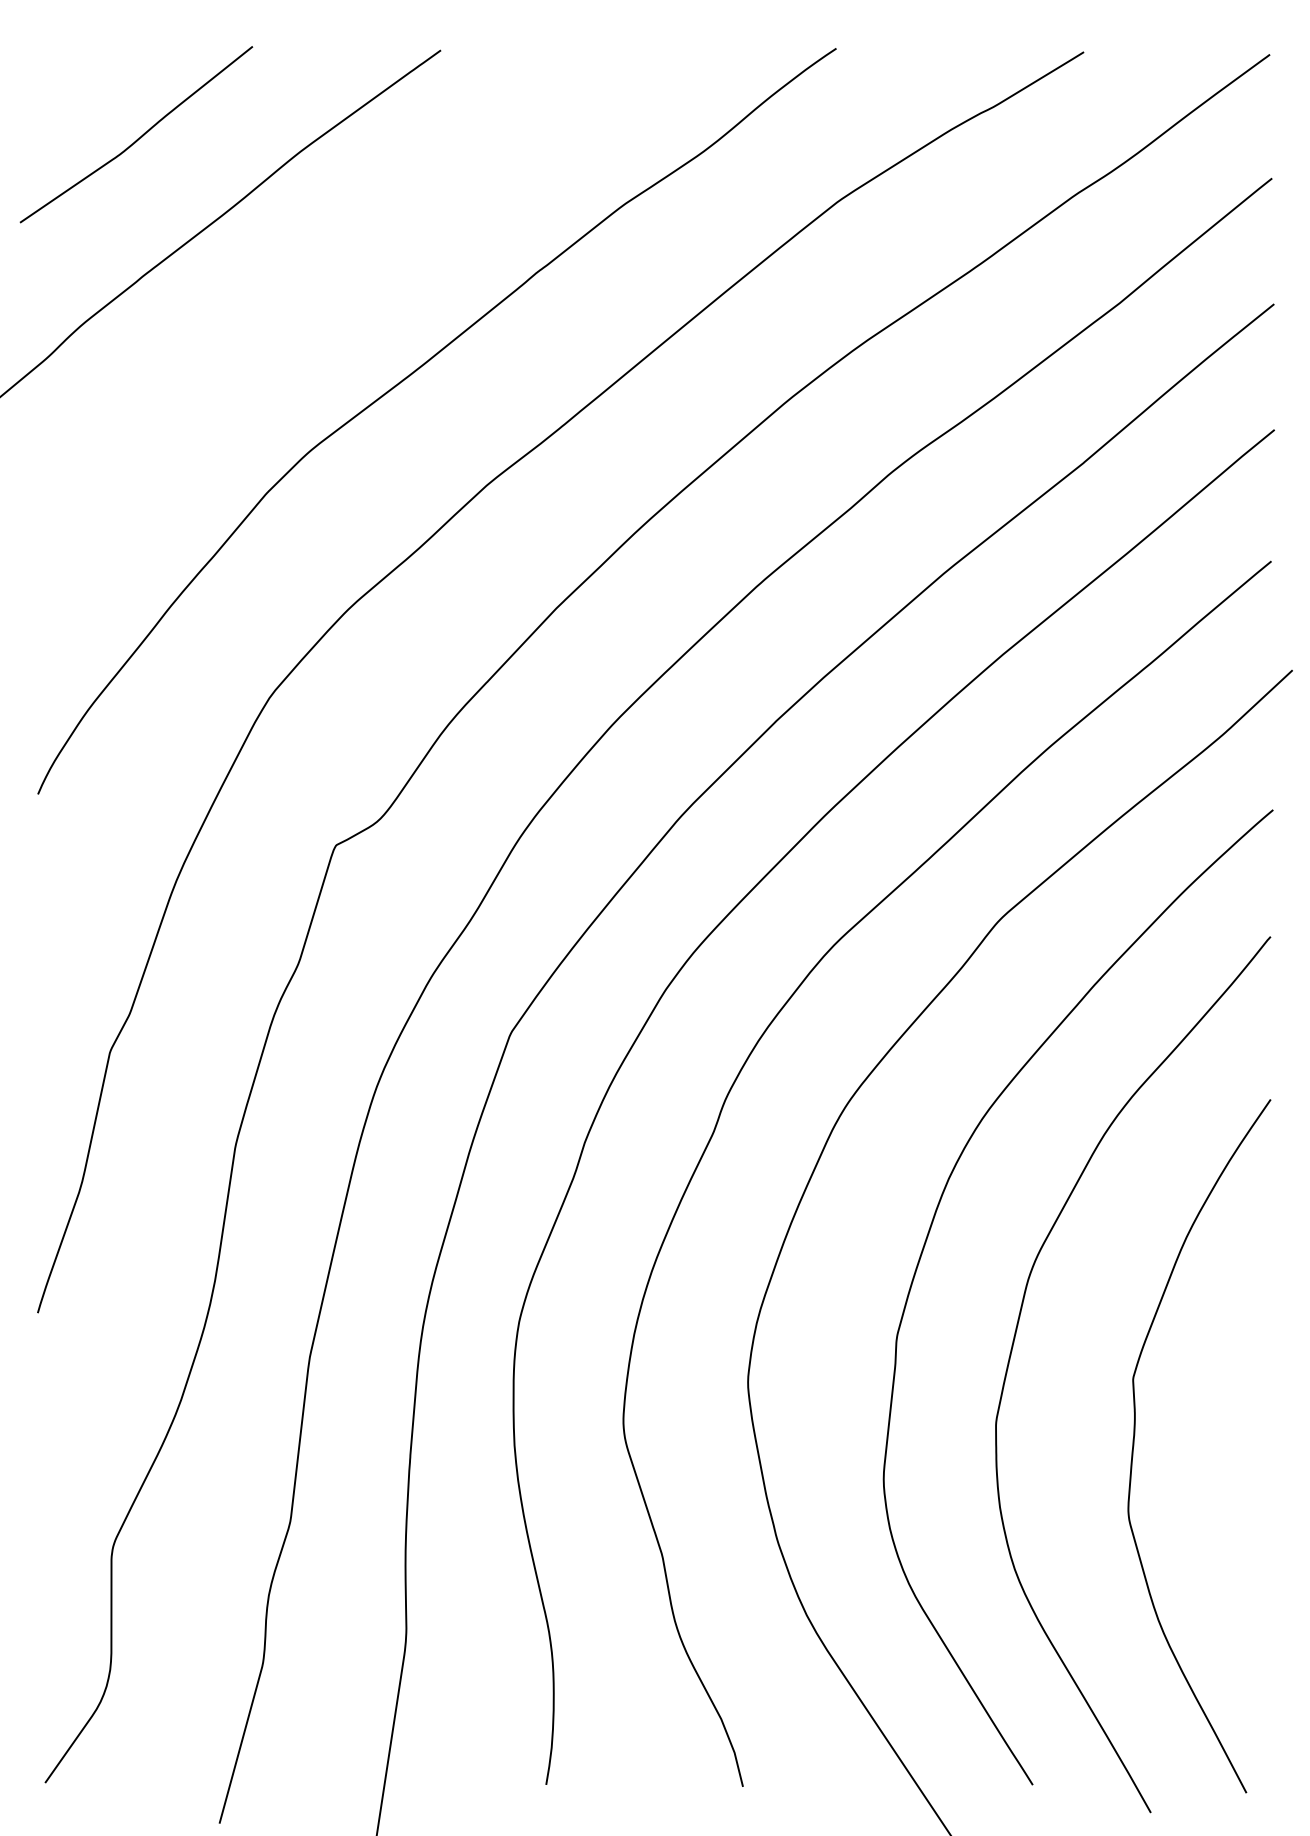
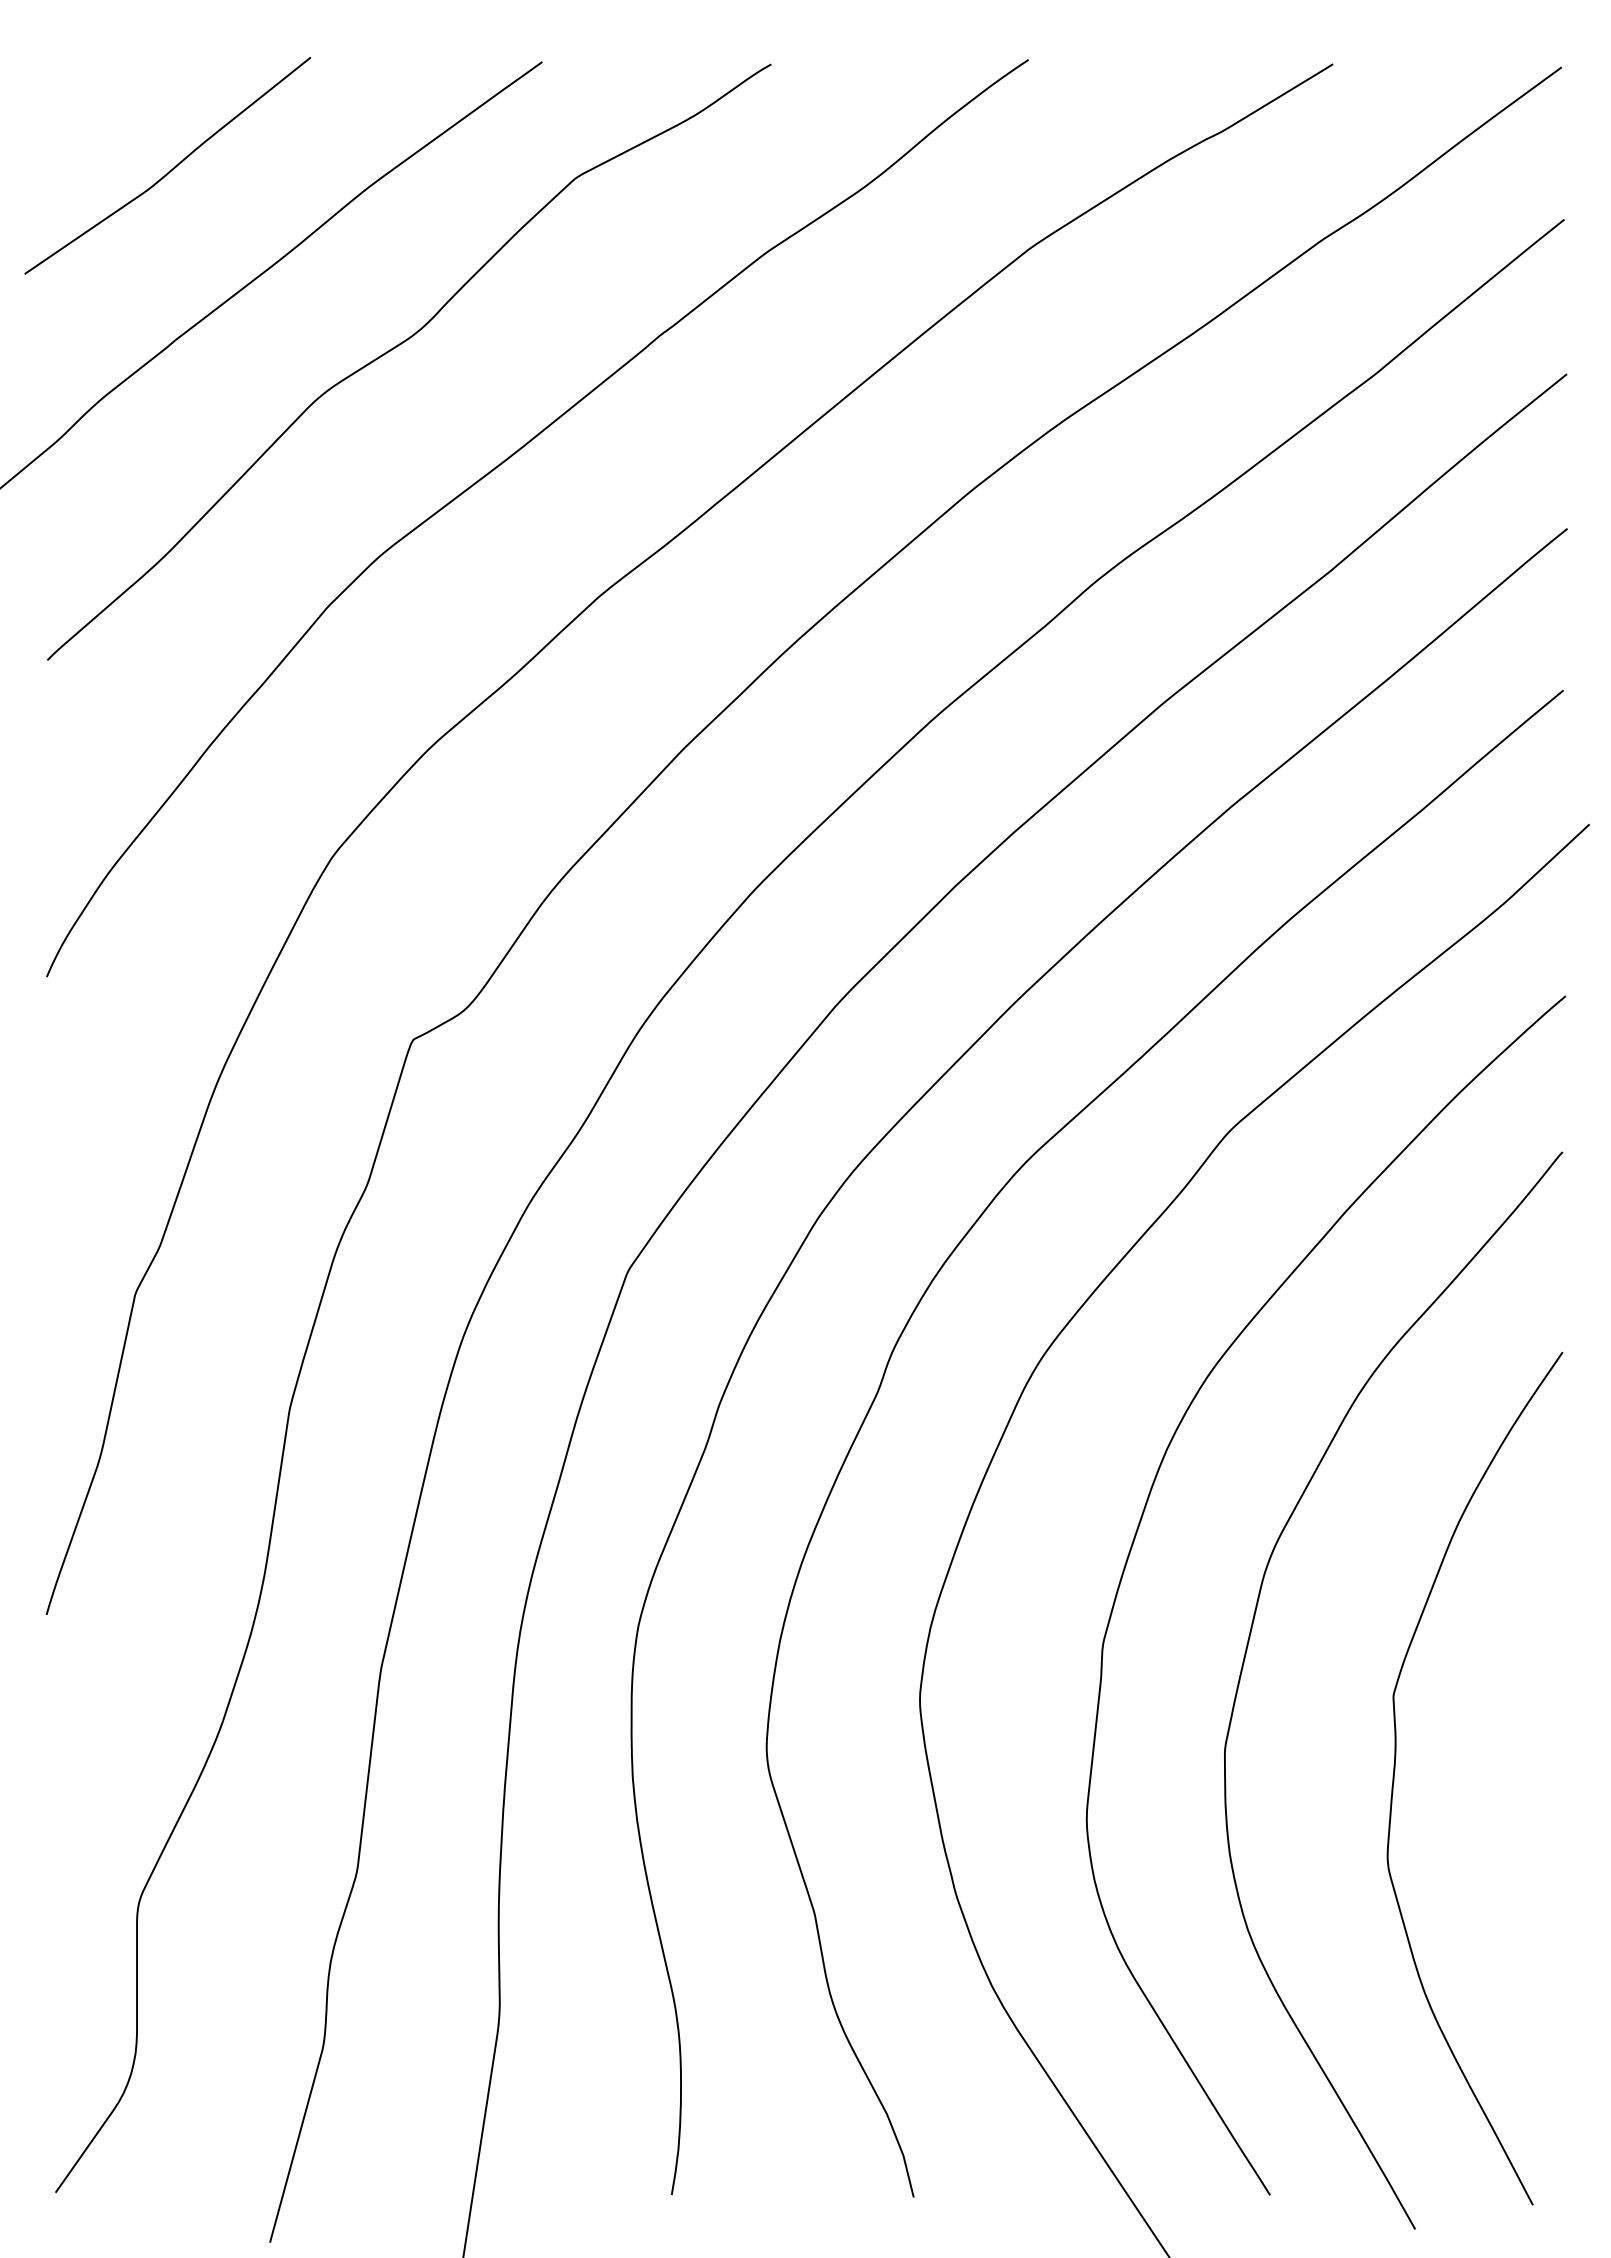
curve: (325, 280) -> (400, 345), added

